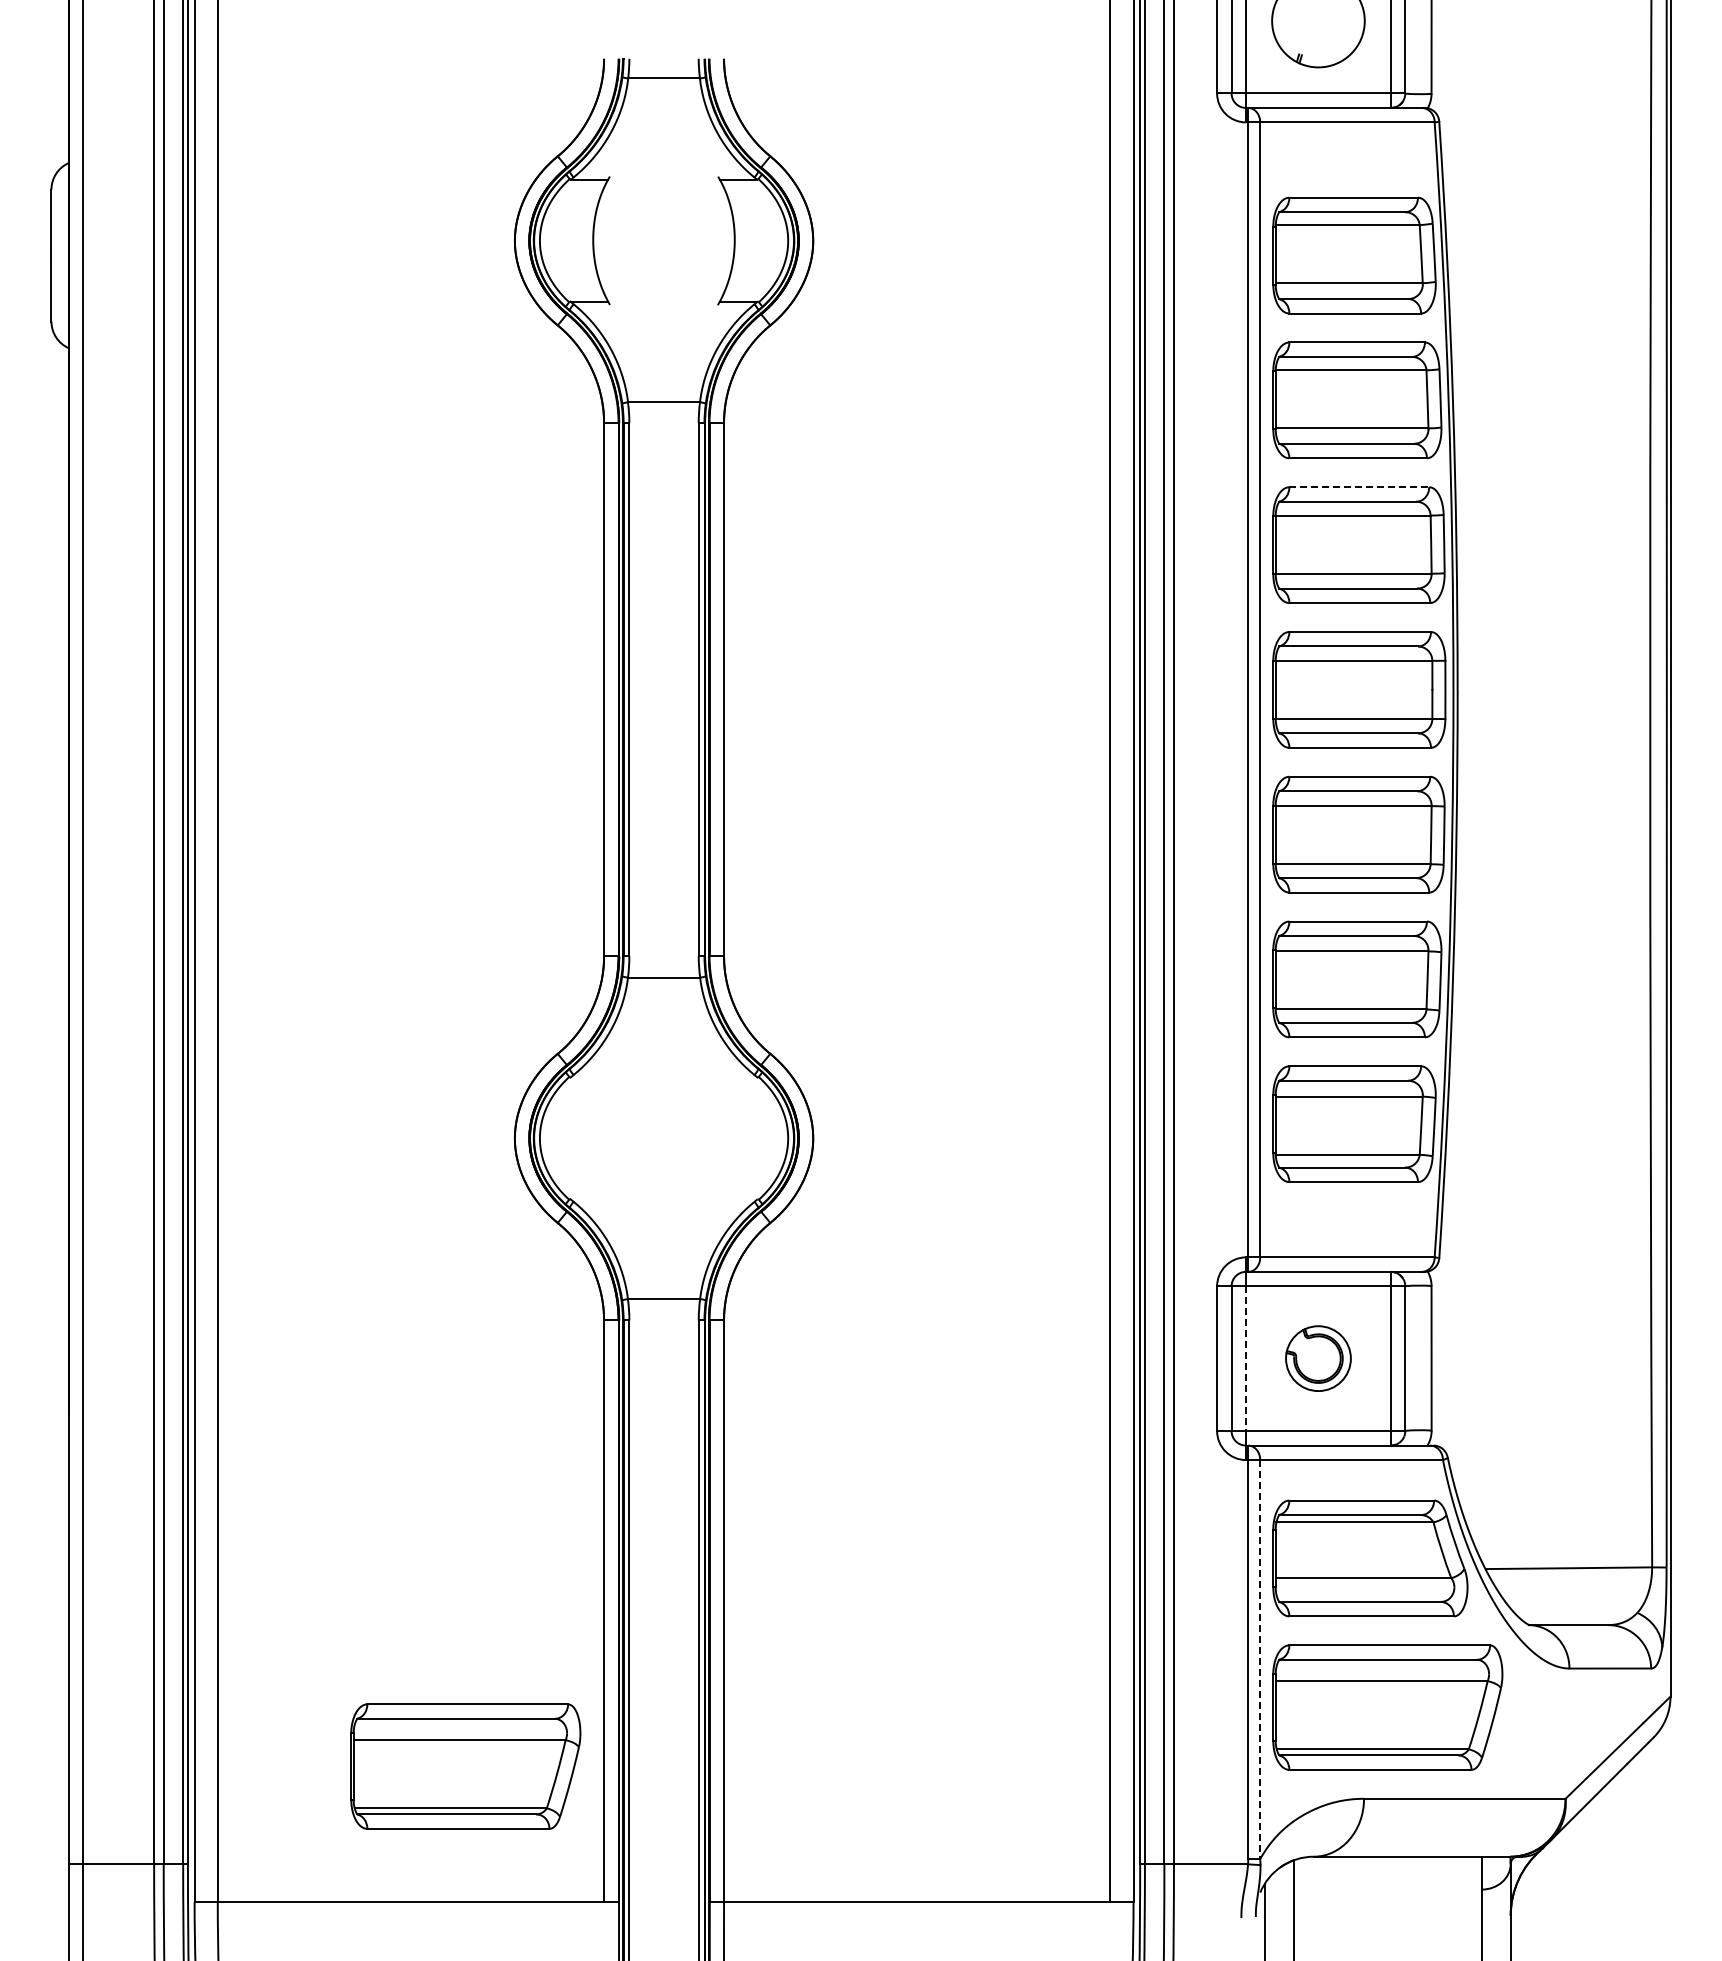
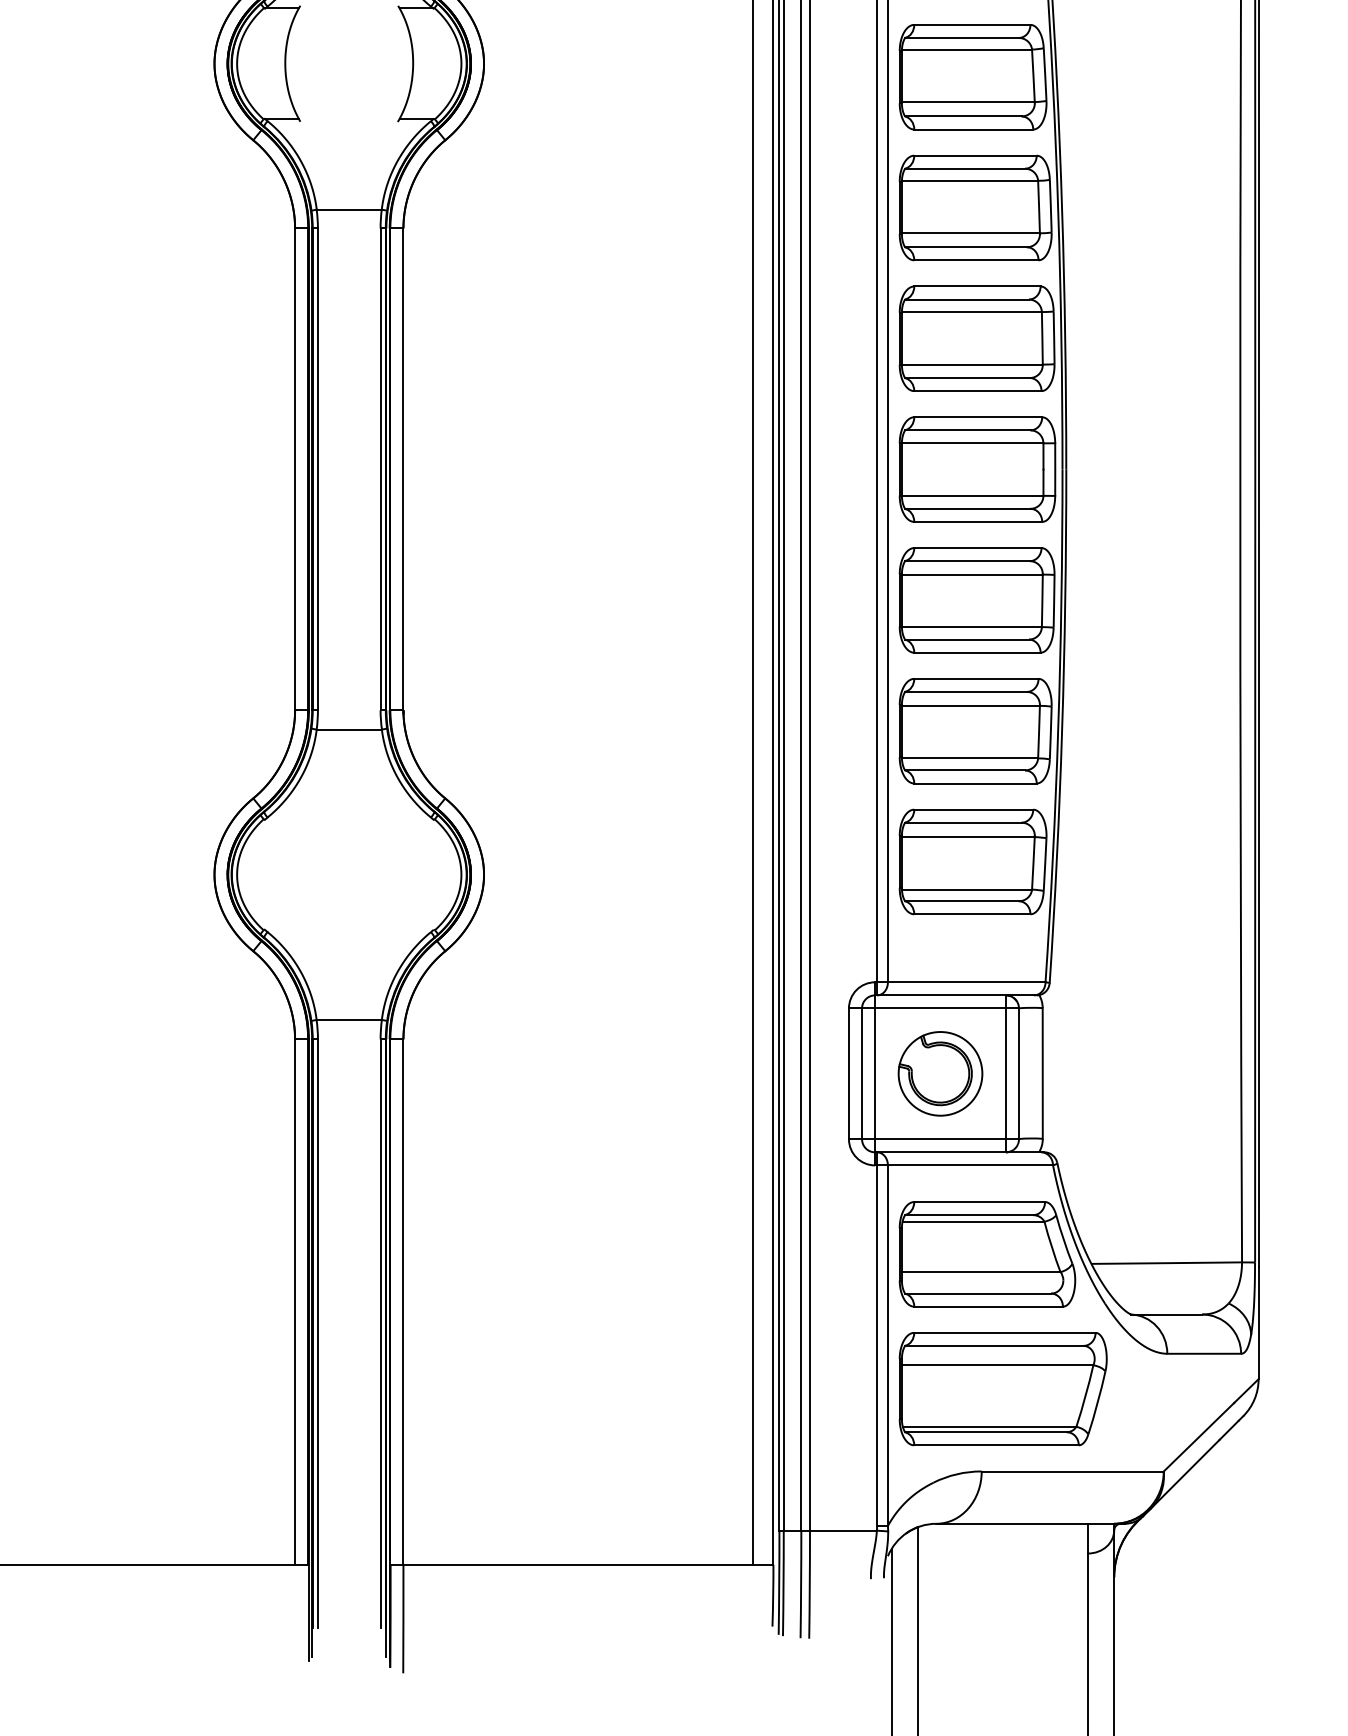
line: (1359, 487) -> (977, 286), dashed -> solid
part: (1318, 1358) -> (940, 1073), size x1.43
line: (1246, 1359) -> (875, 1074), dashed -> solid
line: (1260, 1659) -> (888, 1345), dashed -> solid
part: (465, 1766) -> (169, 1442), removed

